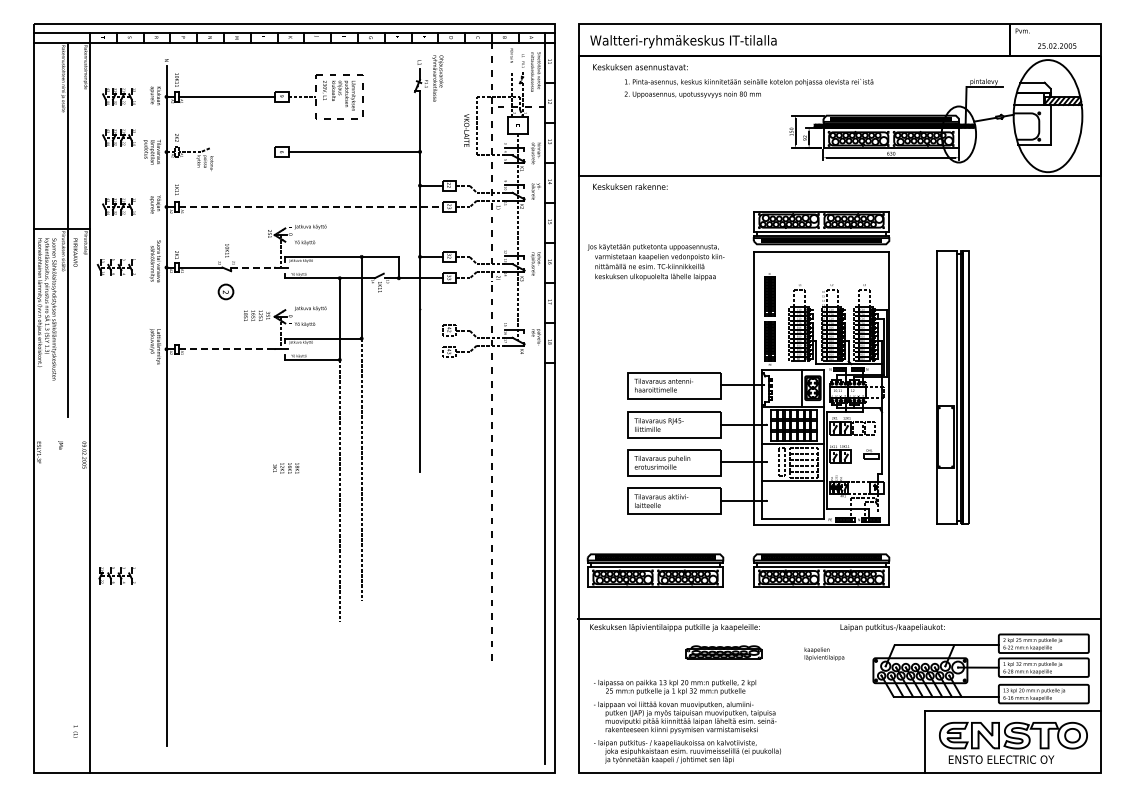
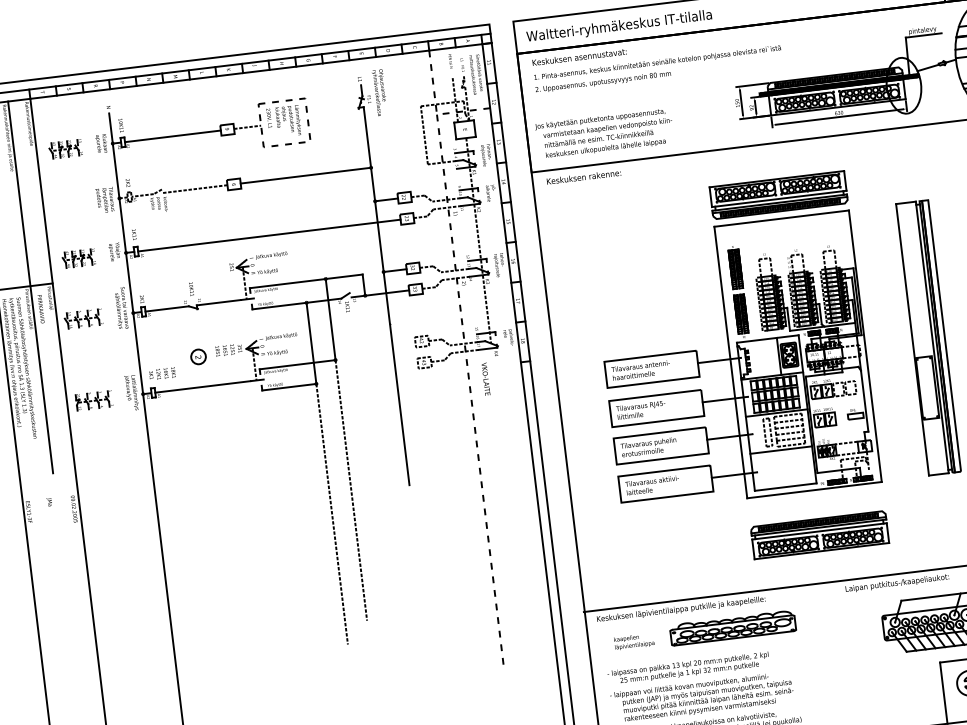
text: (748, 88) -> (657, 69), moved
text: (466, 130) -> (485, 379), moved
part: (118, 137) -> (69, 189), removed
line: (242, 151) -> (194, 188), added
line: (311, 206) -> (269, 235), dashed -> solid
text: (655, 262) -> (604, 134), moved
line: (253, 267) -> (219, 302), dashed -> solid
part: (225, 291) -> (197, 356), moved
line: (226, 349) -> (202, 387), dashed -> solid
text: (286, 468) -> (162, 373), moved
part: (655, 570) -> (655, 555), removed
part: (116, 575) -> (93, 400), moved
part: (723, 652) -> (732, 628), size x1.67
text: (824, 653) -> (634, 641), moved

